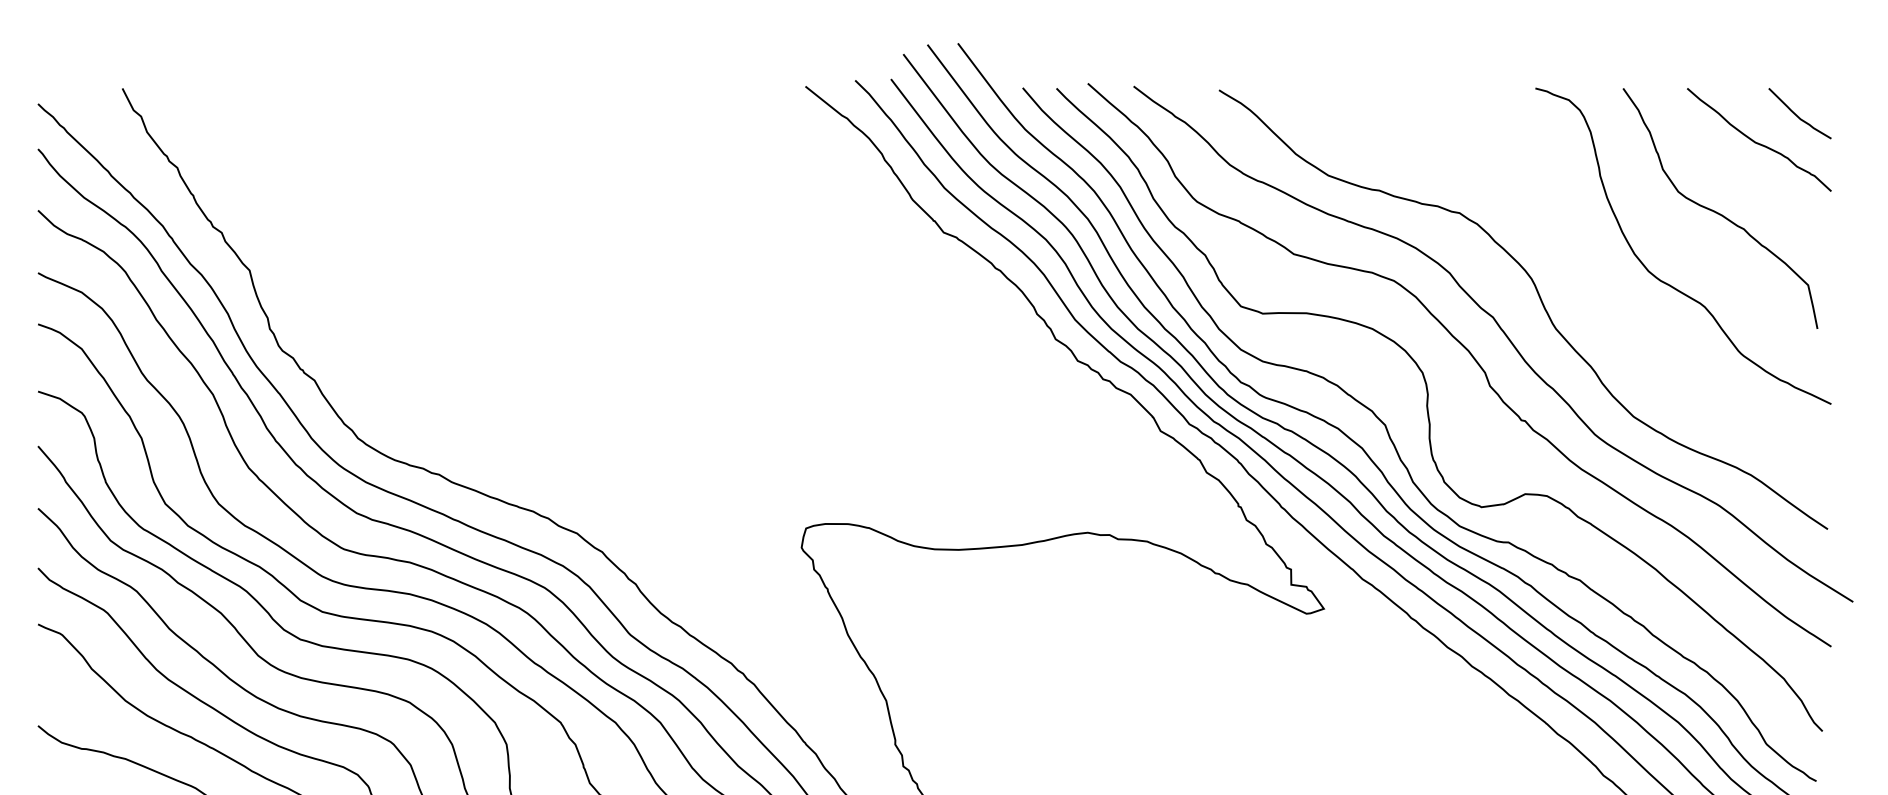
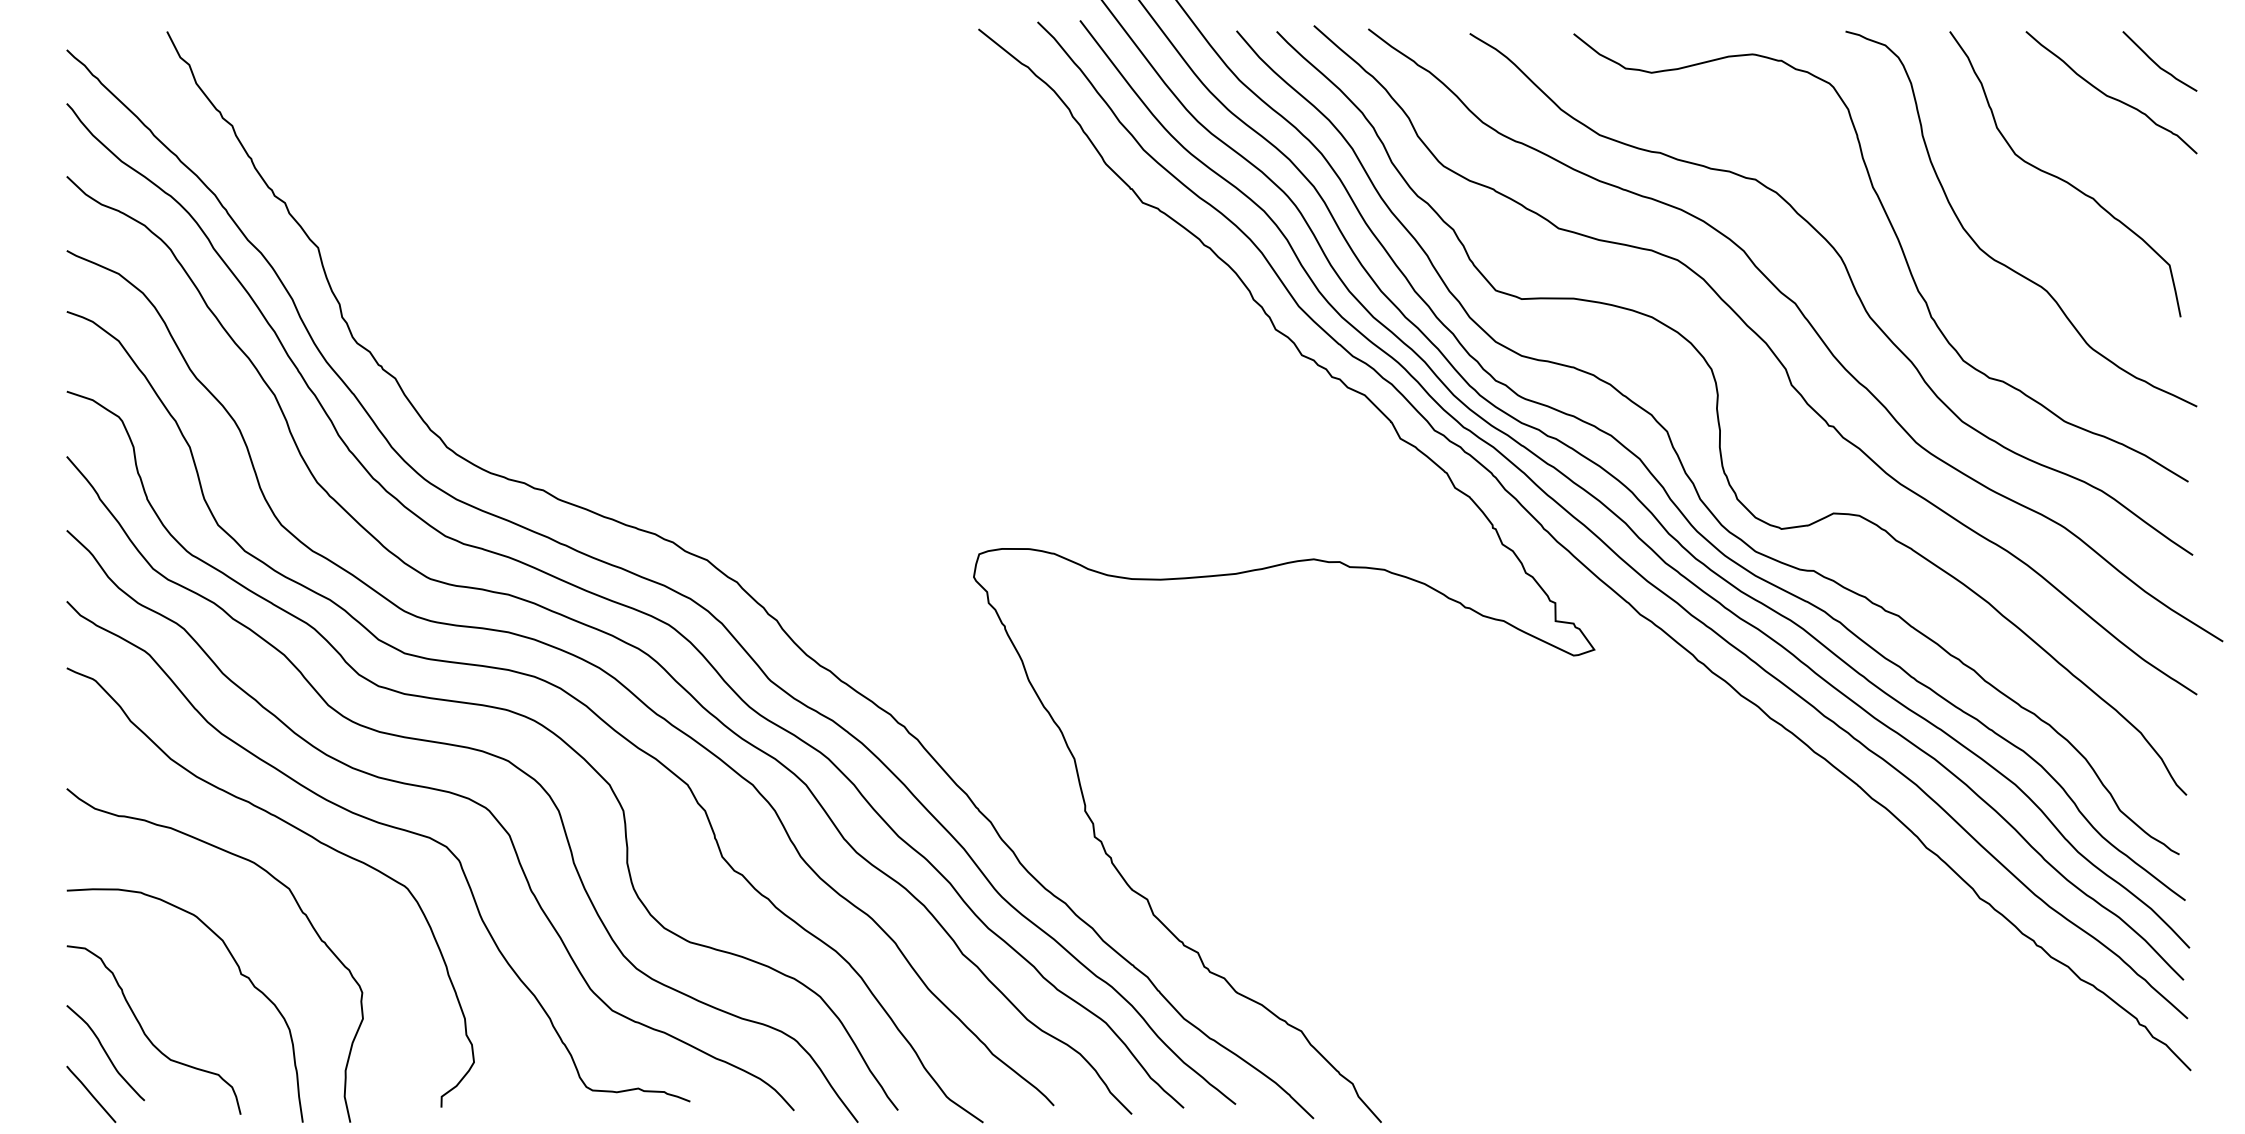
curve: (1581, 271) -> (1900, 248), added

